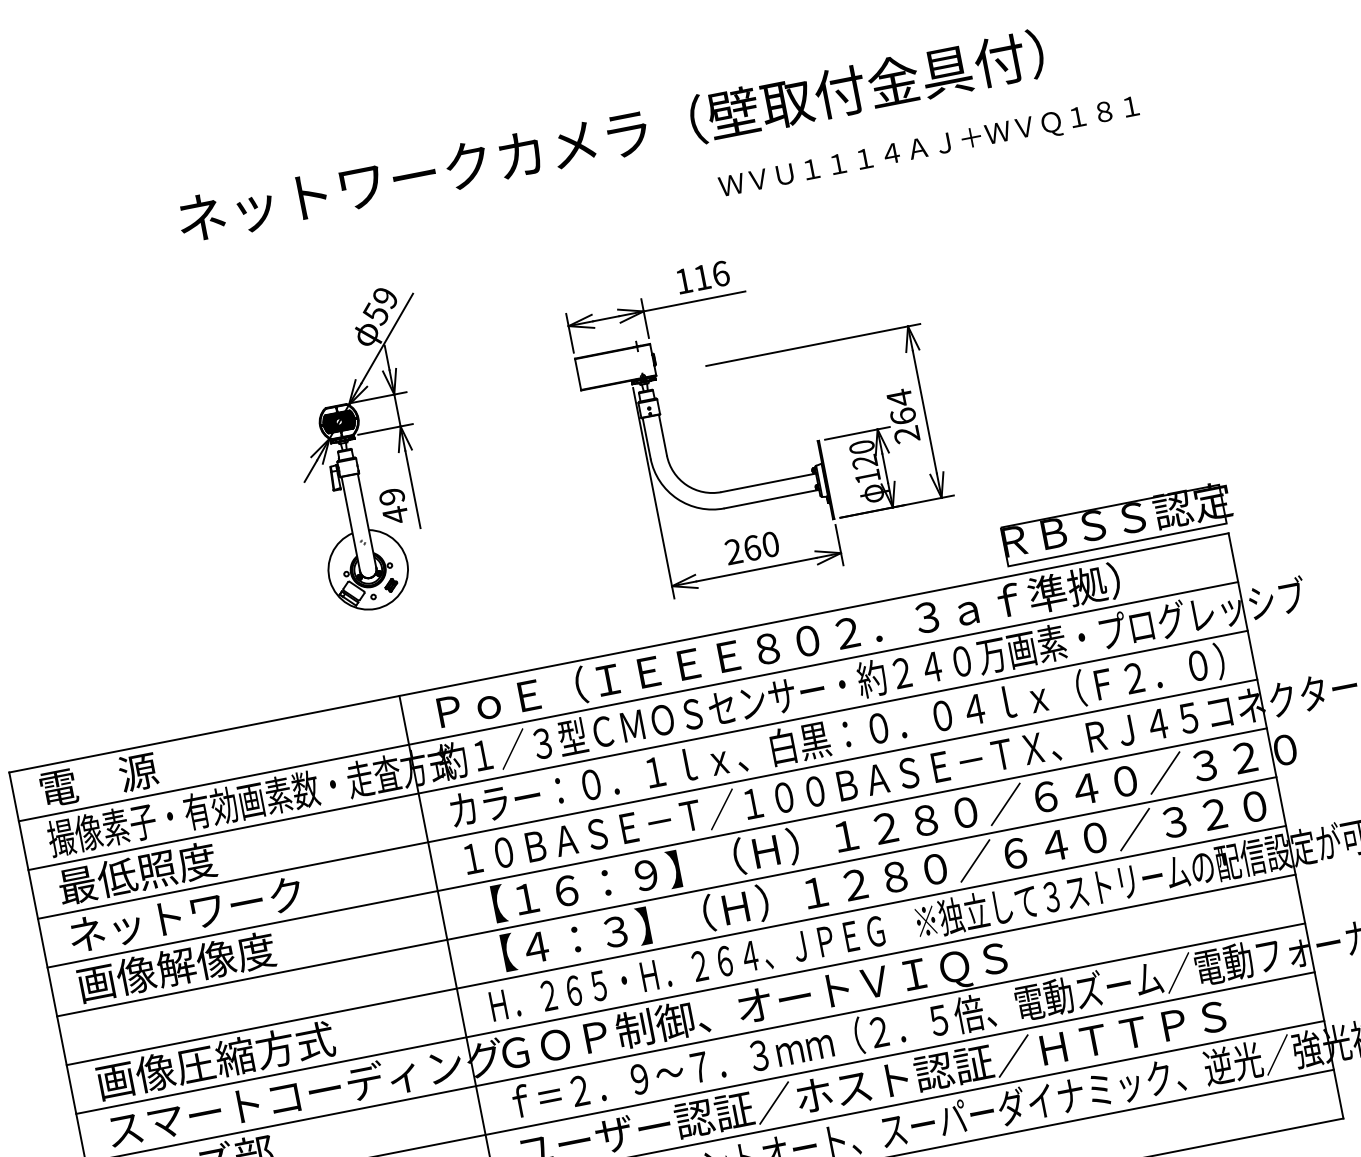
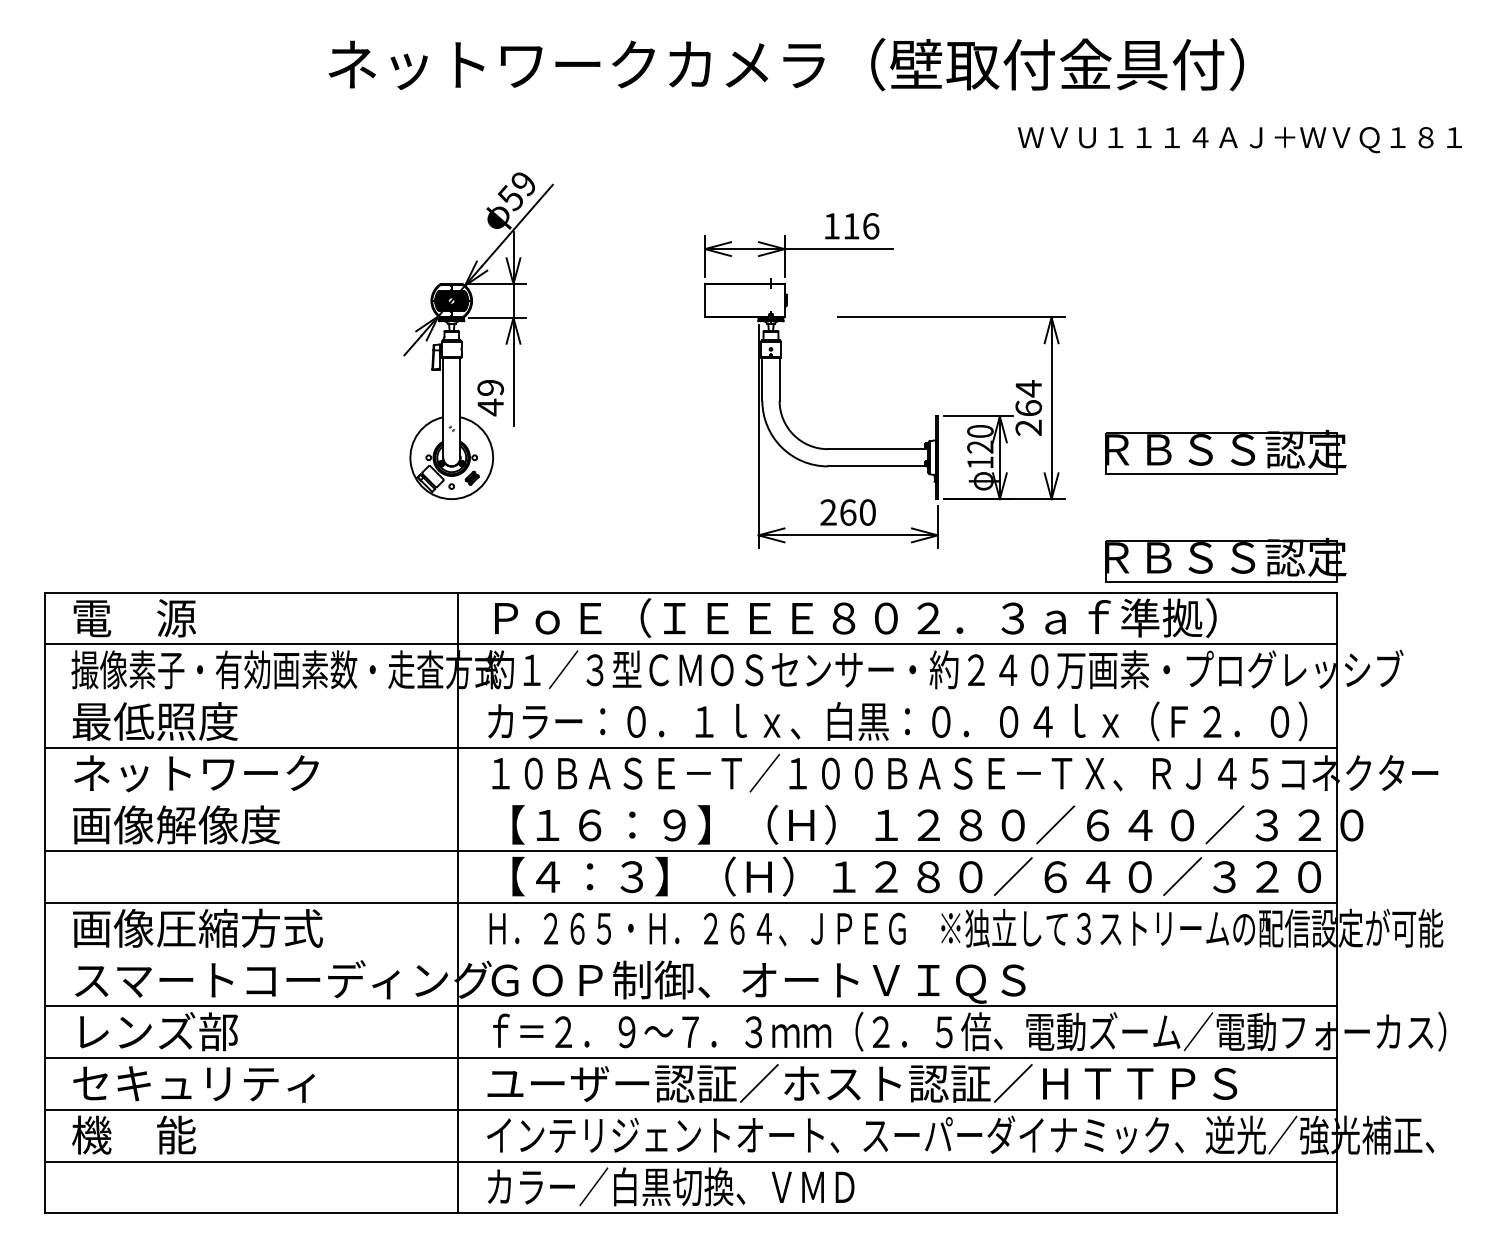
text: (928, 149) -> (1239, 140), moved
part: (1096, 420) -> (1225, 451), added
line: (637, 750) -> (690, 696), removed
line: (656, 847) -> (690, 799), removed
line: (685, 994) -> (690, 954), removed

